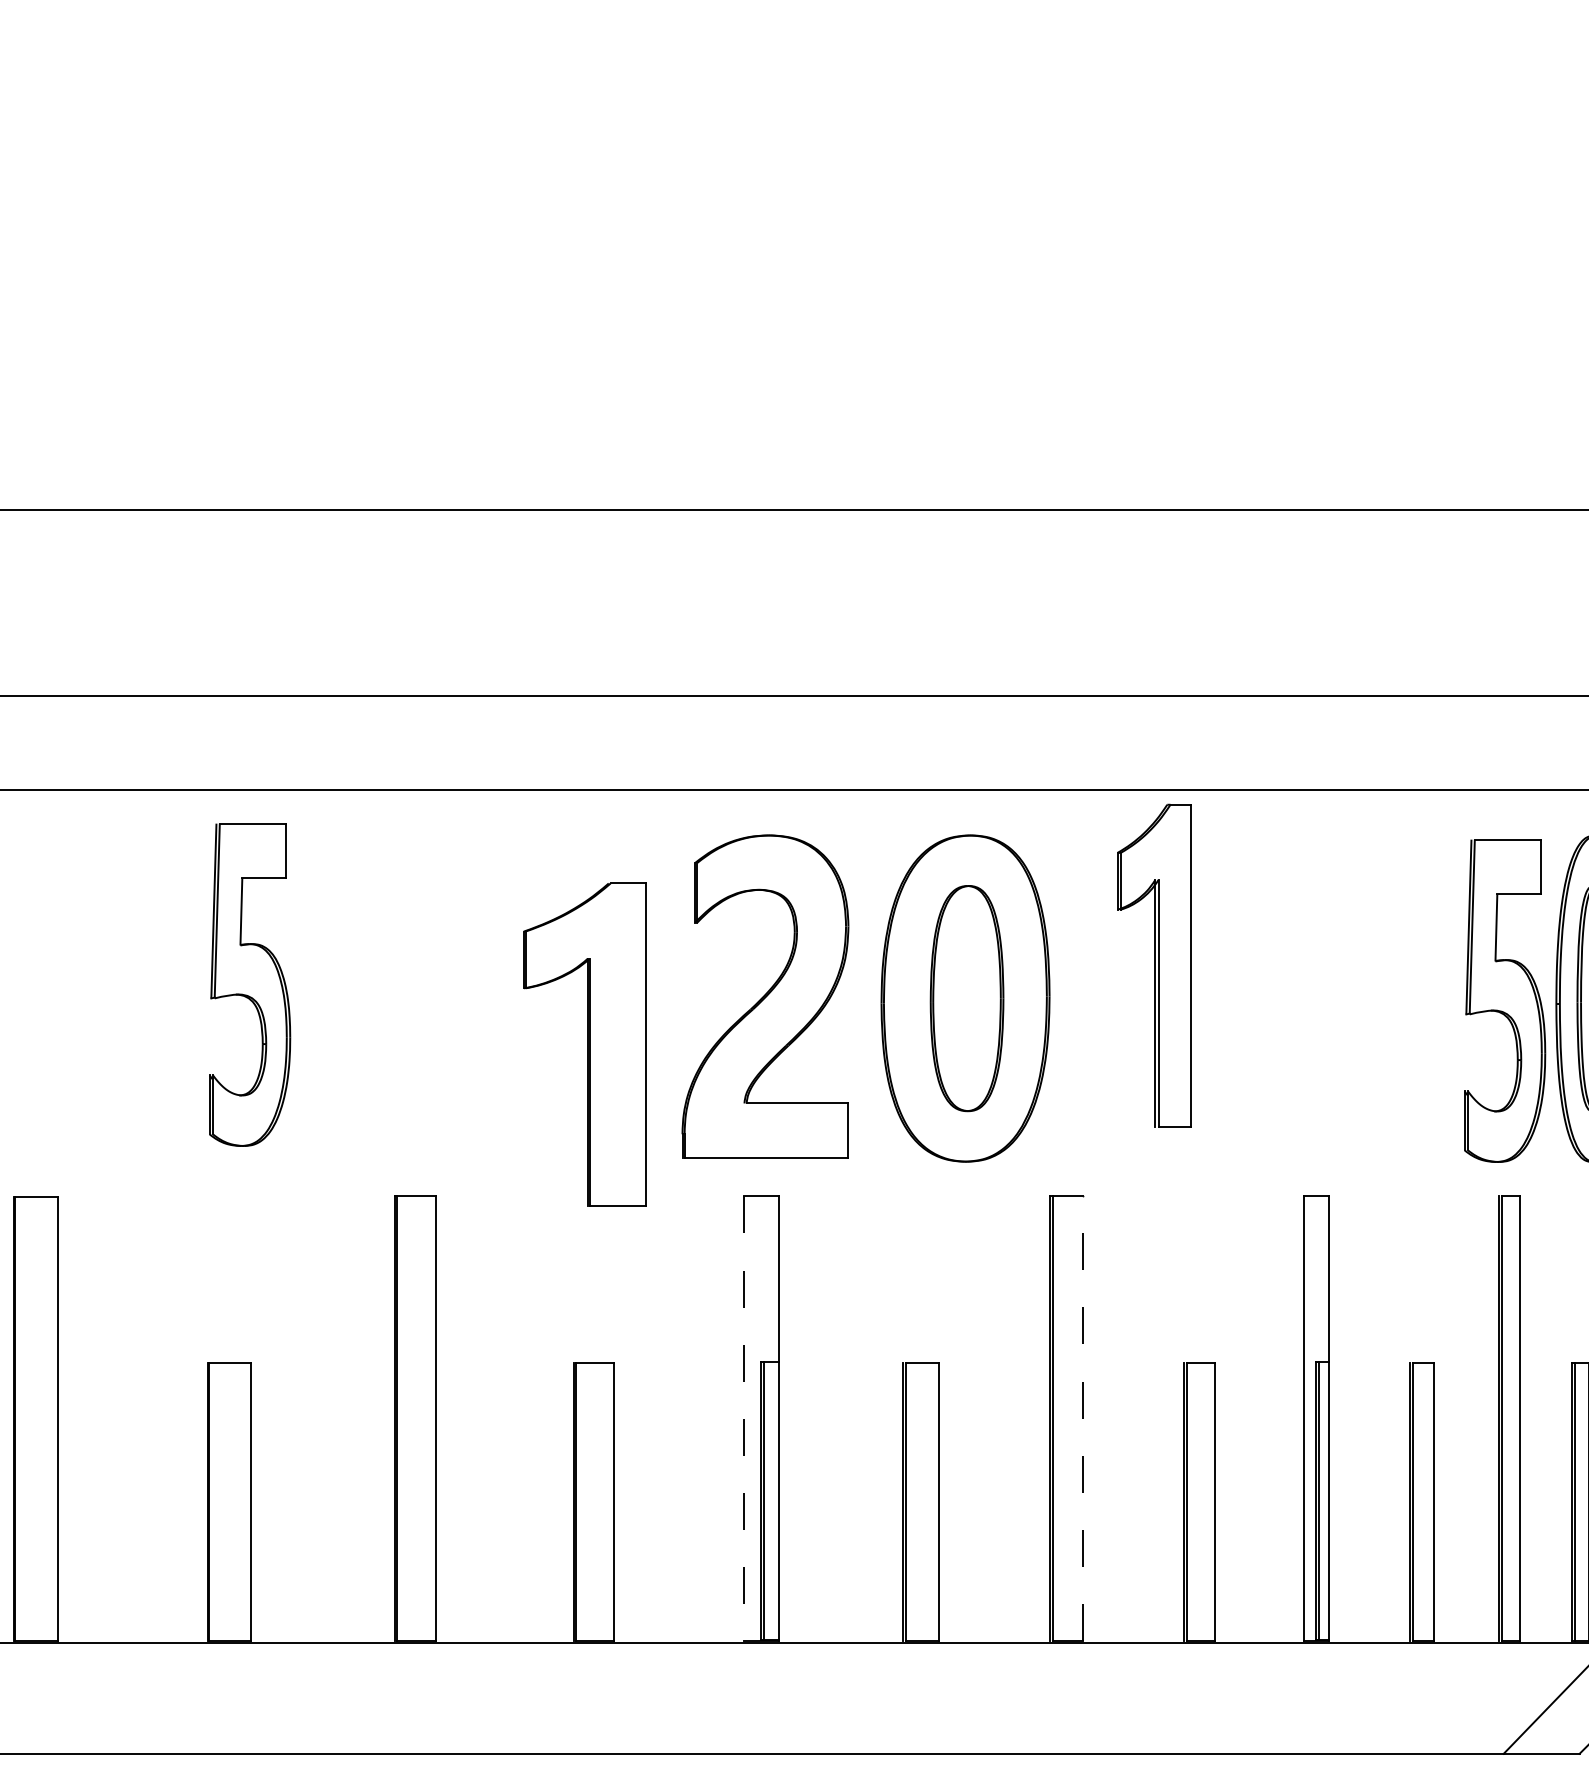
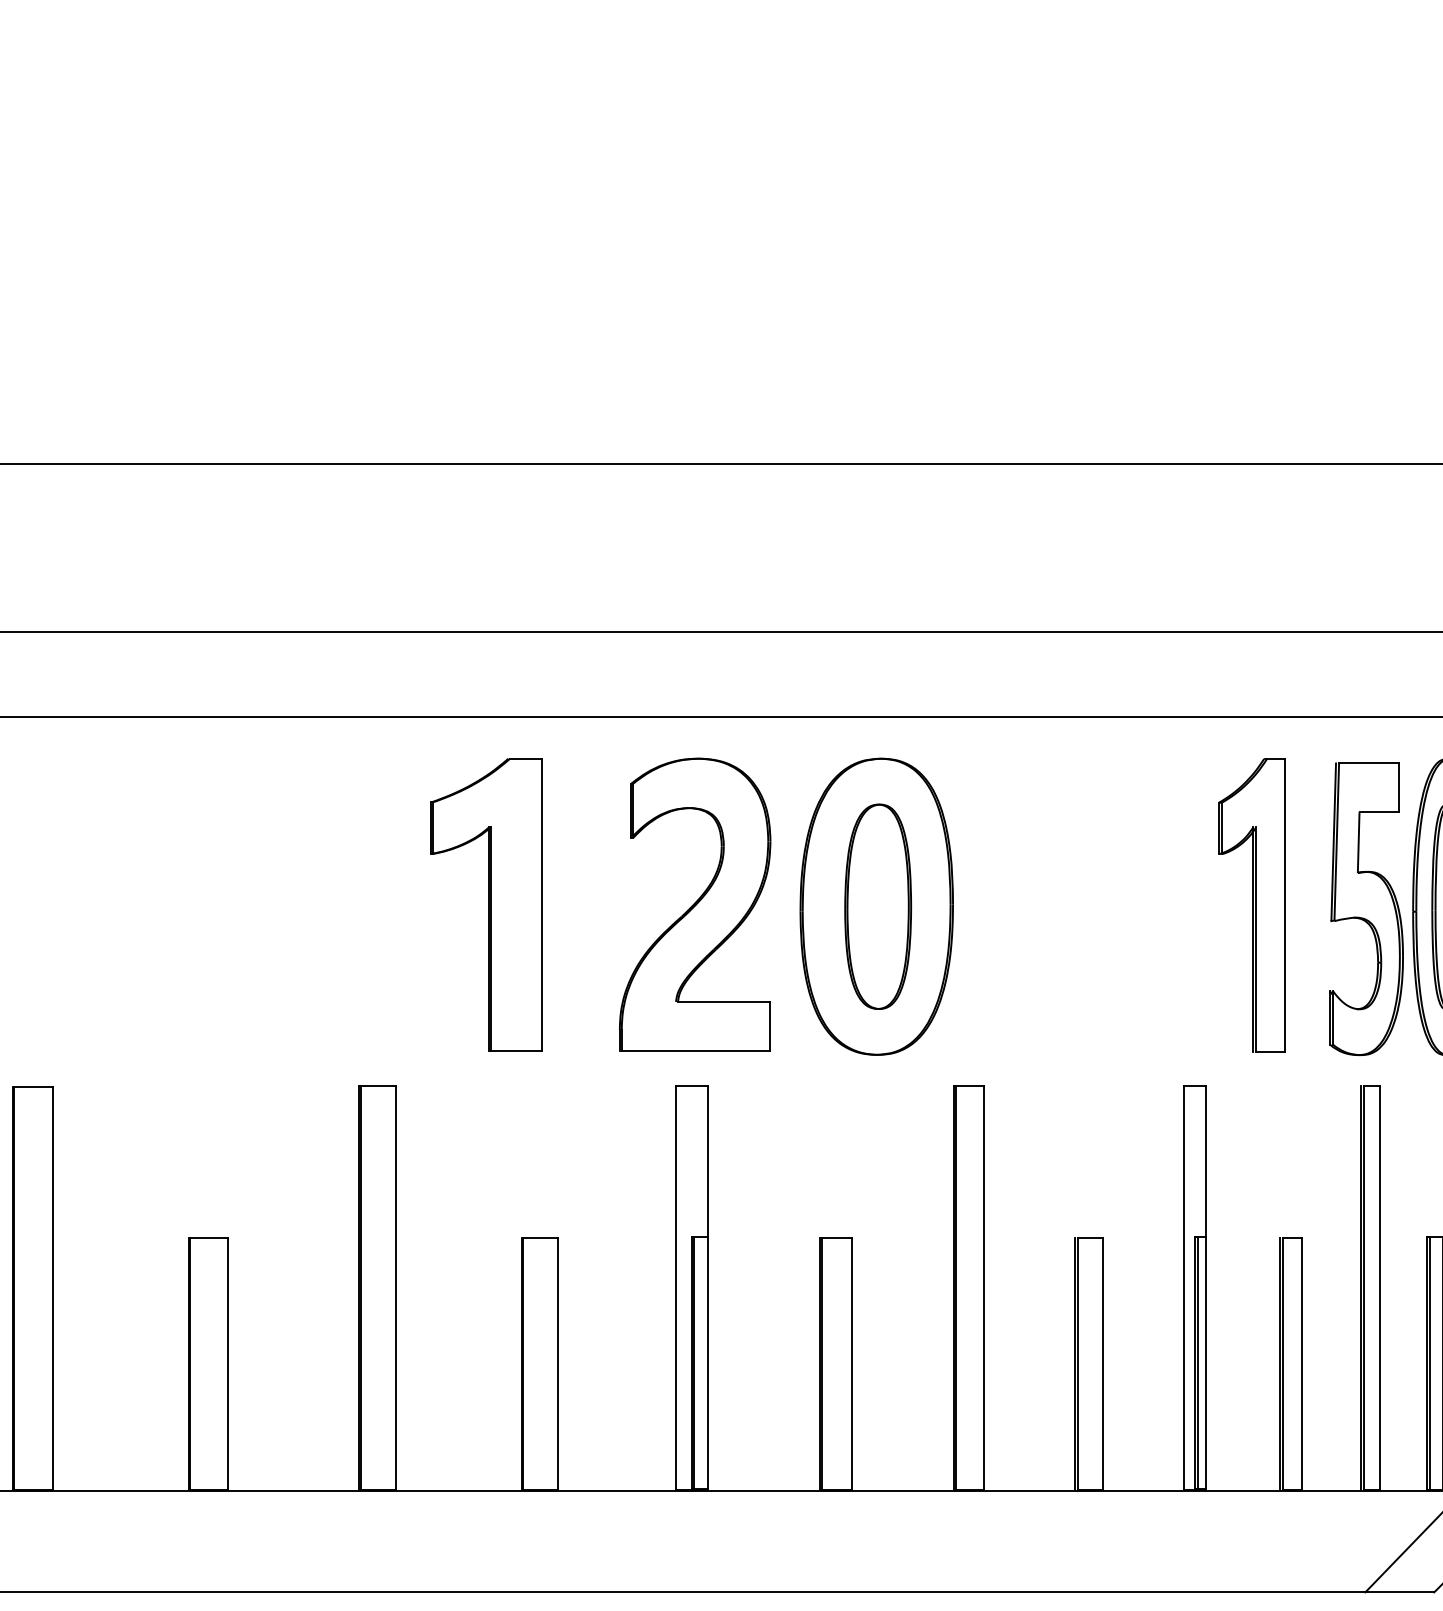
part: (1154, 965) -> (1252, 904), moved
part: (250, 984) -> (227, 894), removed
part: (584, 1044) -> (486, 904), moved
line: (1083, 1418) -> (983, 1287), dashed -> solid
line: (744, 1419) -> (676, 1288), dashed -> solid

